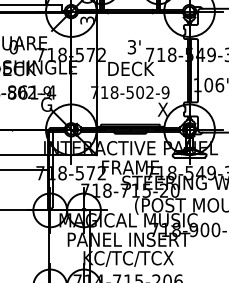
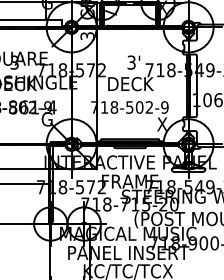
text: (13, 47) -> (14, 62), 0' -> 3'

